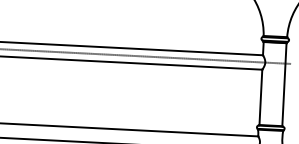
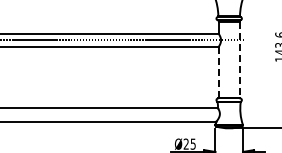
line: (284, 85) -> (239, 60), solid -> dashed
line: (260, 98) -> (218, 73), solid -> dashed

